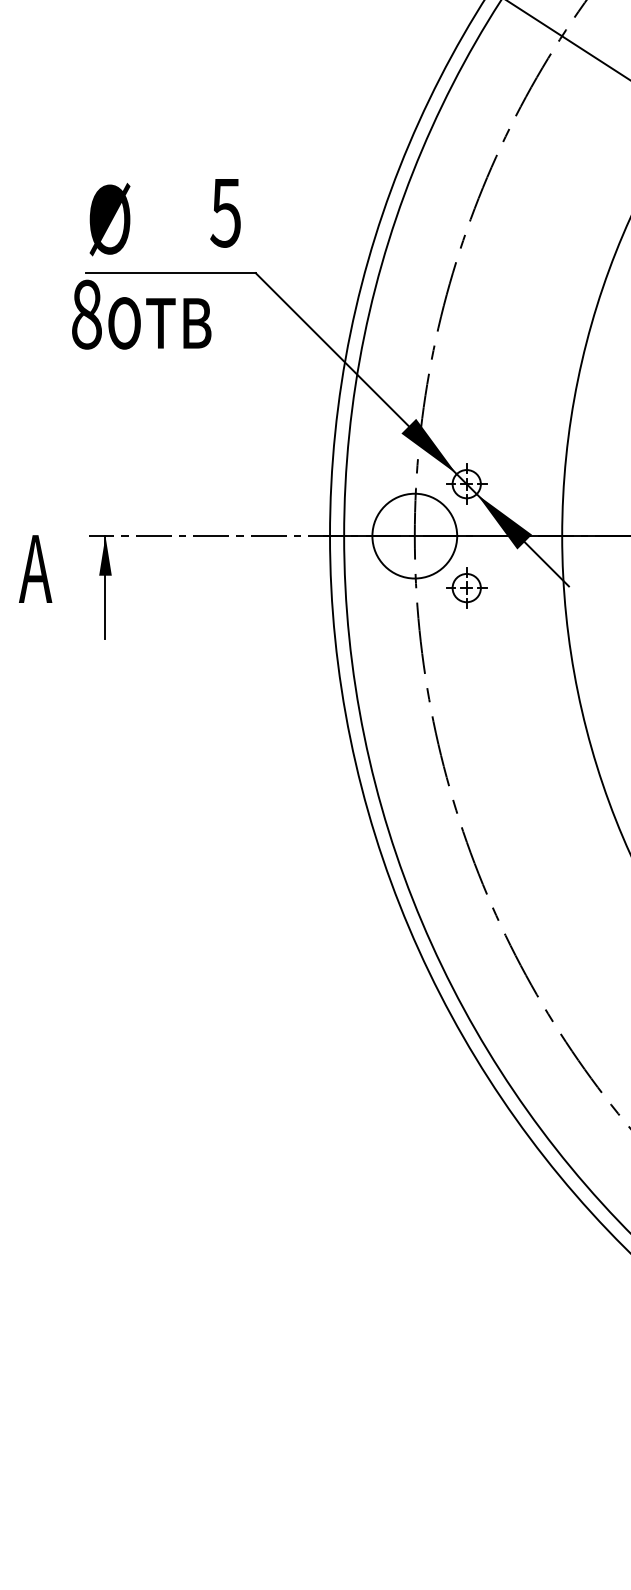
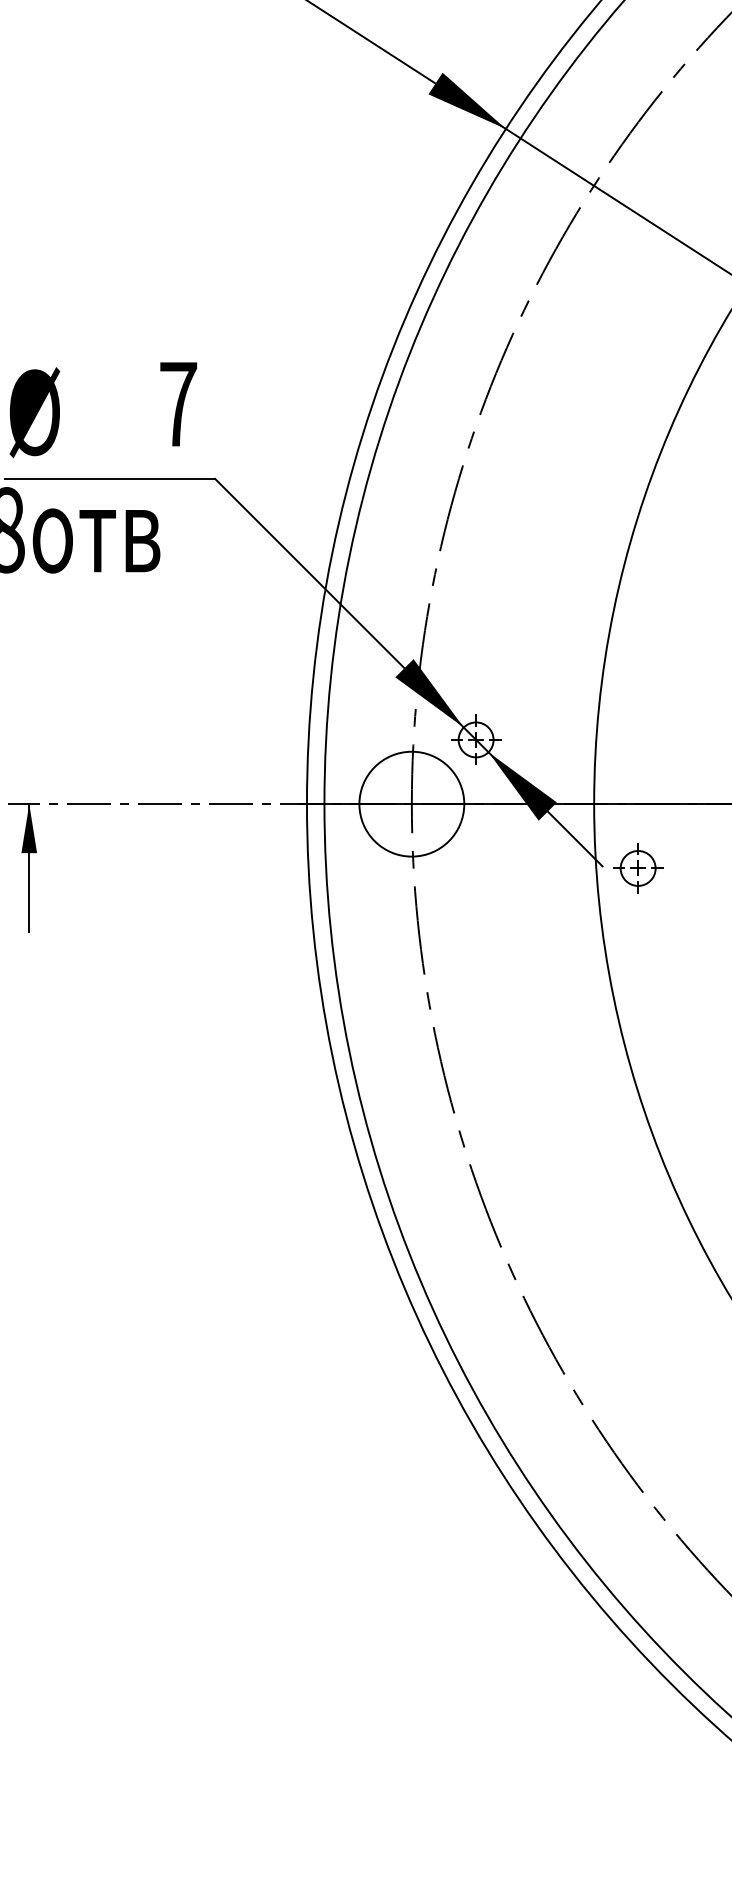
text: (225, 213) -> (177, 405), 5 -> 7
part: (466, 587) -> (637, 867), moved

